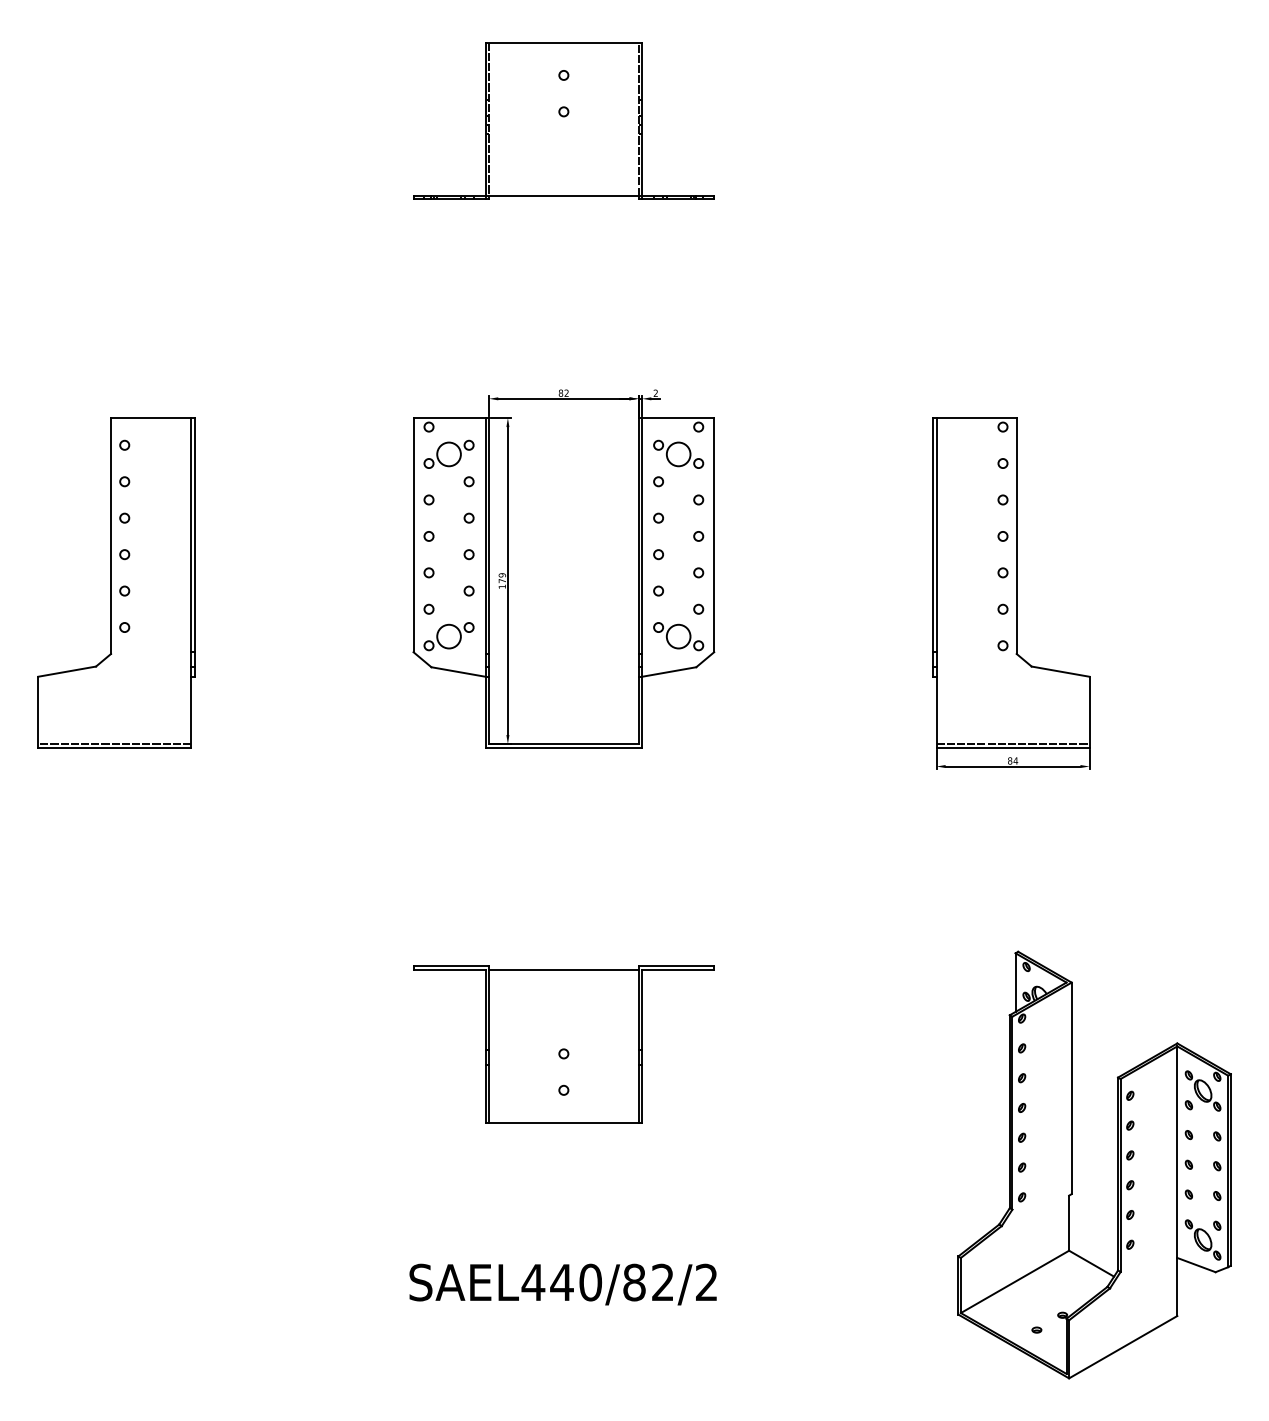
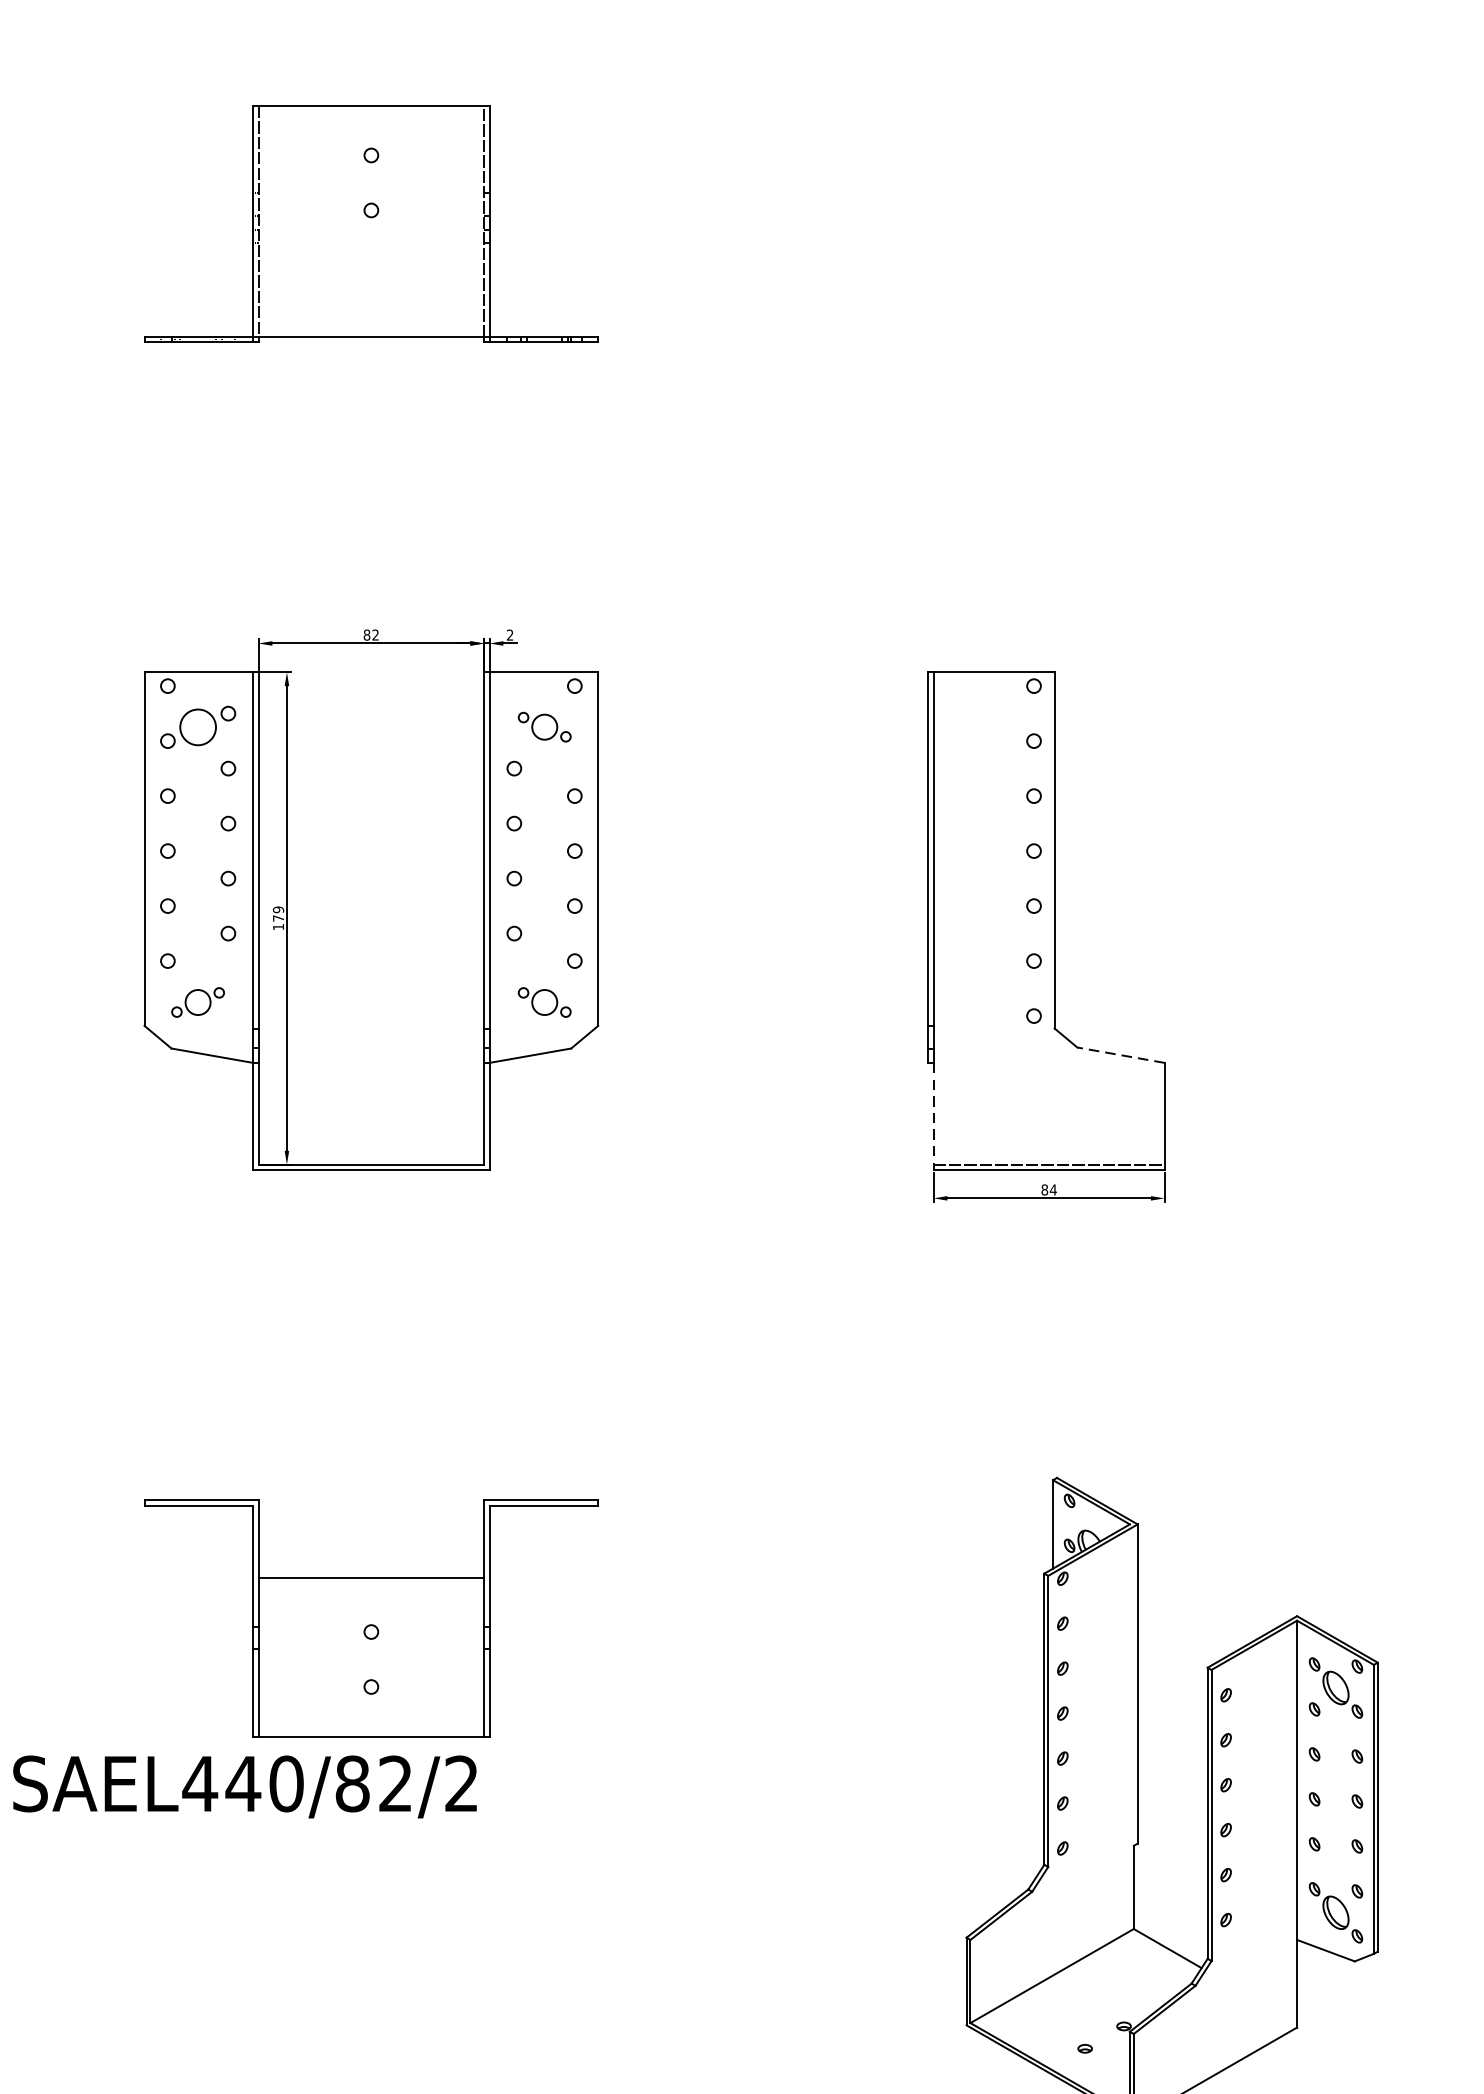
part: (678, 453) -> (544, 725), size x0.7
part: (448, 636) -> (197, 1002), size x0.7
part: (678, 636) -> (544, 1002), size x0.7
line: (1060, 671) -> (1120, 1054), solid -> dashed
line: (936, 712) -> (933, 1116), solid -> dashed
line: (563, 970) -> (370, 1578), moved
text: (562, 1284) -> (244, 1786), moved

